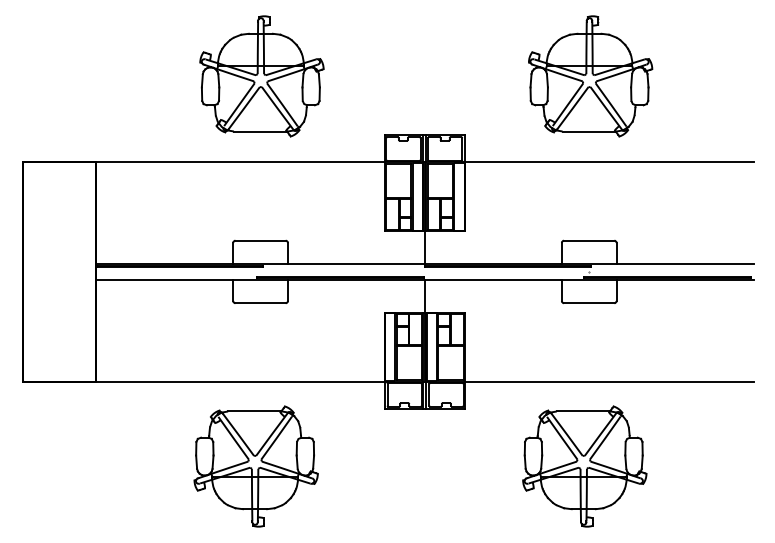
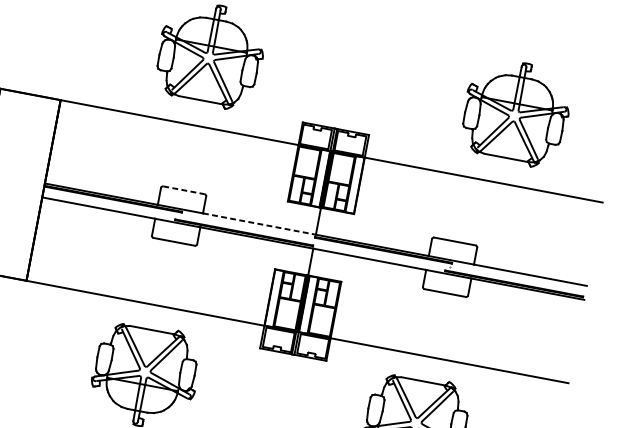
part: (590, 76) -> (516, 112), moved
line: (261, 240) -> (184, 190), solid -> dashed
line: (356, 263) -> (259, 224), solid -> dashed

